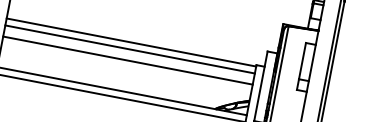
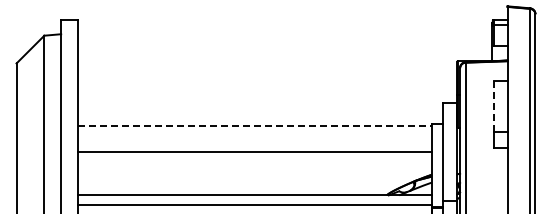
line: (131, 42) -> (254, 126), solid -> dashed
line: (129, 49) -> (254, 136), removed
line: (302, 60) -> (493, 106), solid -> dashed

